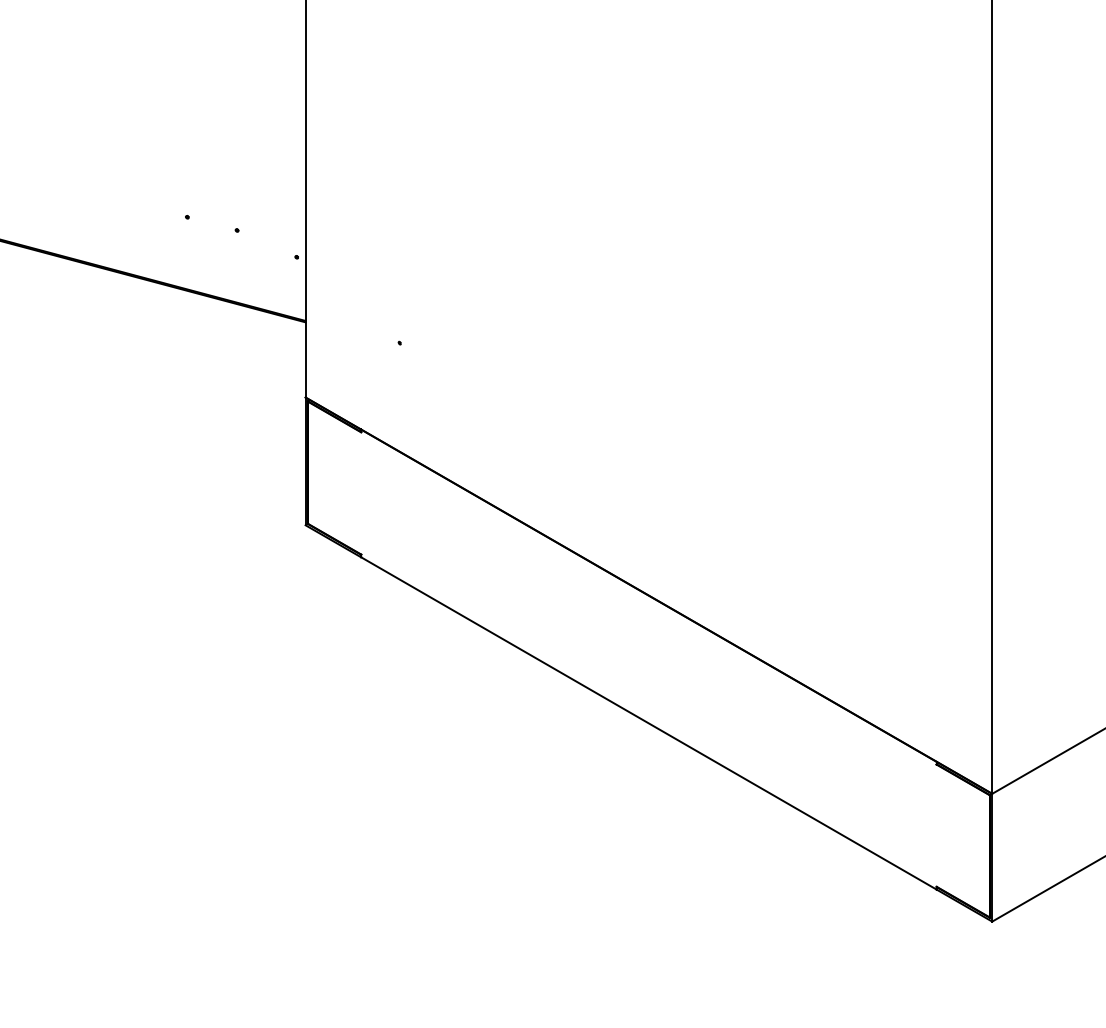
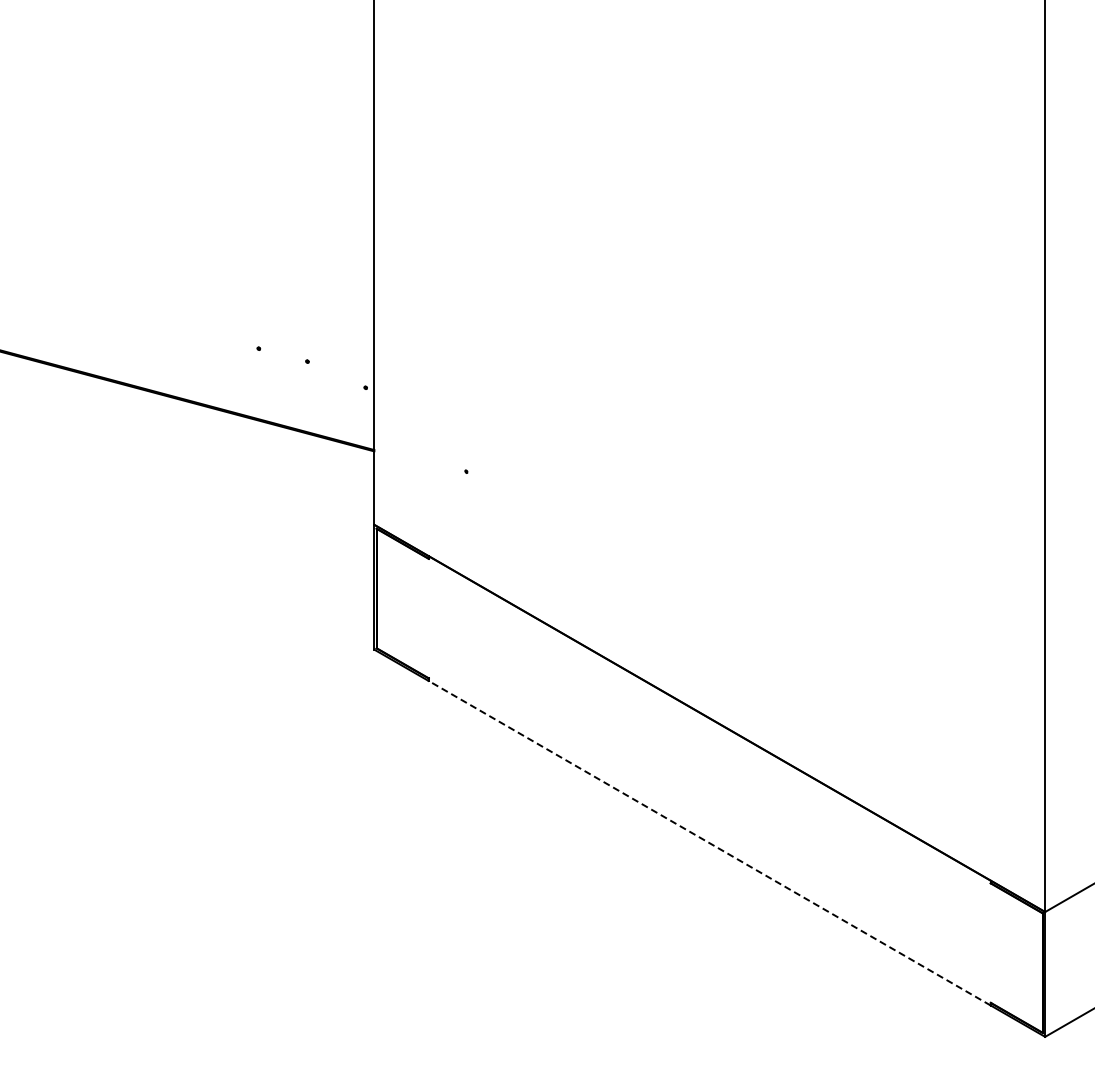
line: (648, 723) -> (709, 843), solid -> dashed

